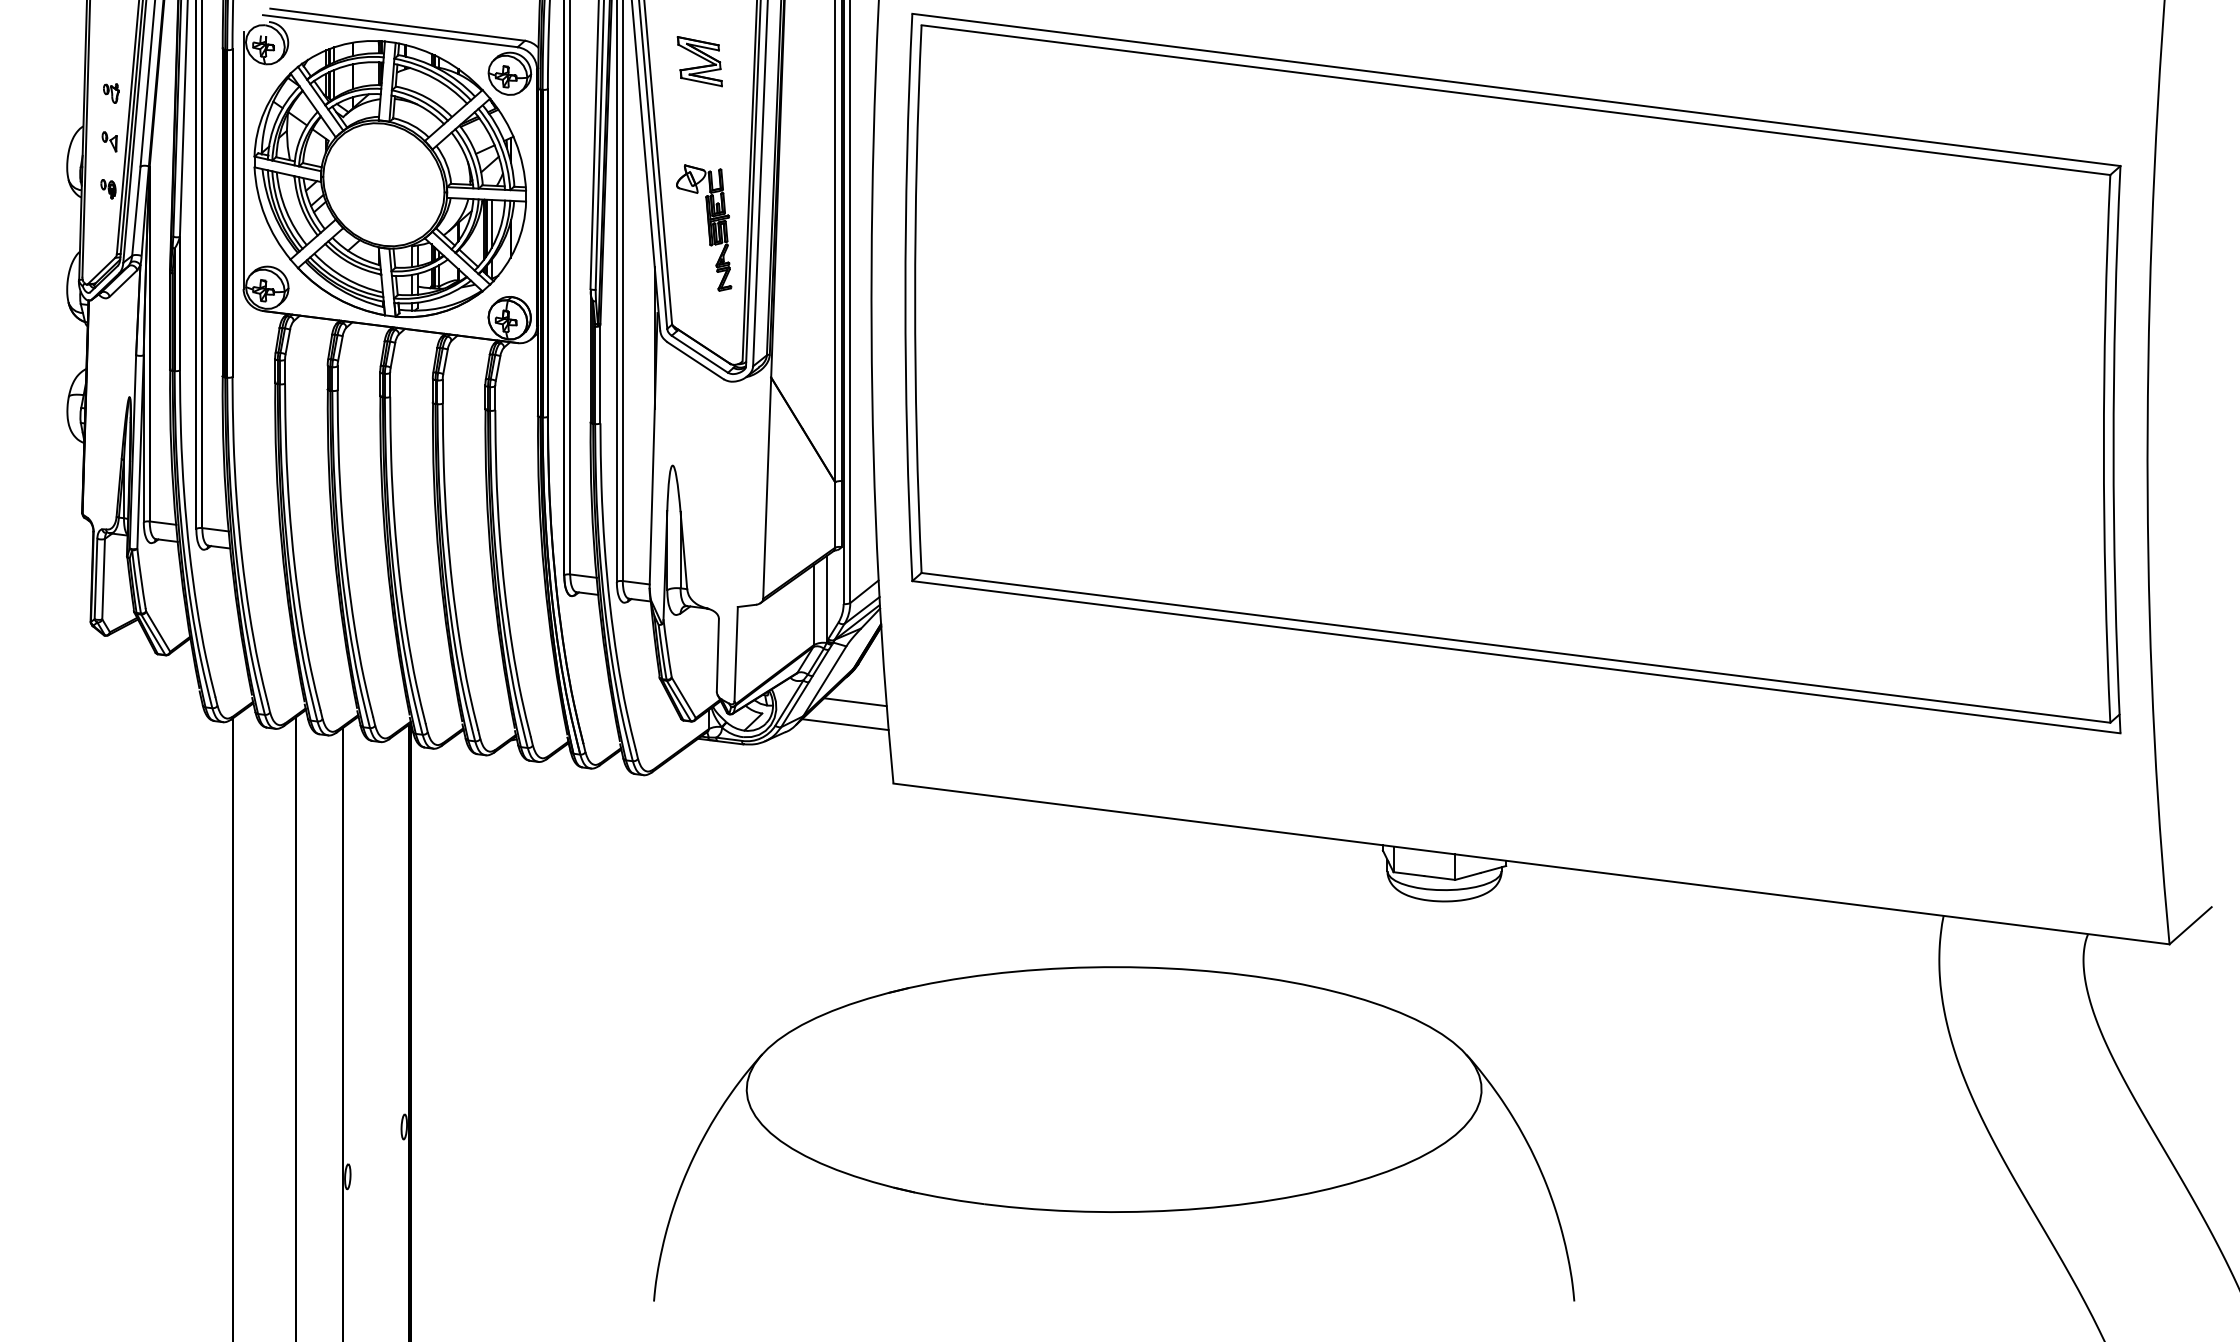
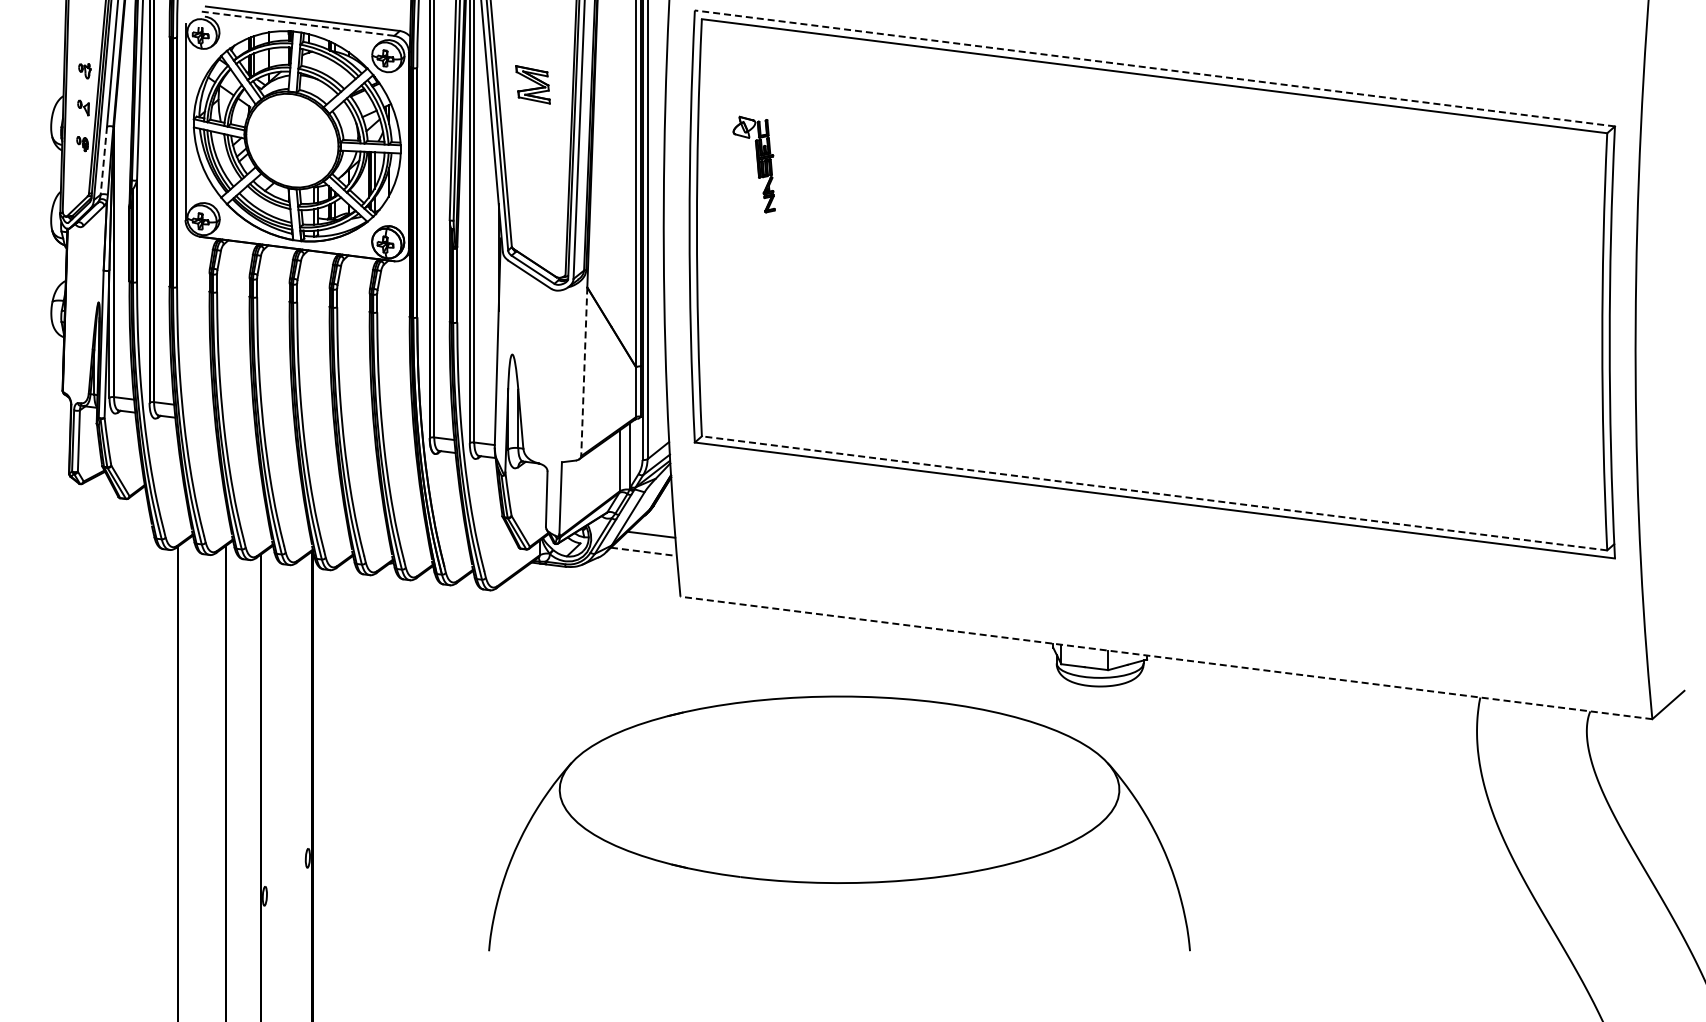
line: (390, 30) -> (297, 23), solid -> dashed
part: (699, 61) -> (532, 84), moved
line: (1515, 89) -> (1154, 68), solid -> dashed
line: (135, 212) -> (103, 161), solid -> dashed
part: (703, 227) -> (753, 164), moved
line: (767, 489) -> (584, 372), solid -> dashed
line: (1515, 648) -> (1154, 493), solid -> dashed
line: (846, 724) -> (644, 551), solid -> dashed
line: (1531, 863) -> (1166, 657), solid -> dashed
part: (1114, 1133) -> (839, 823), moved

